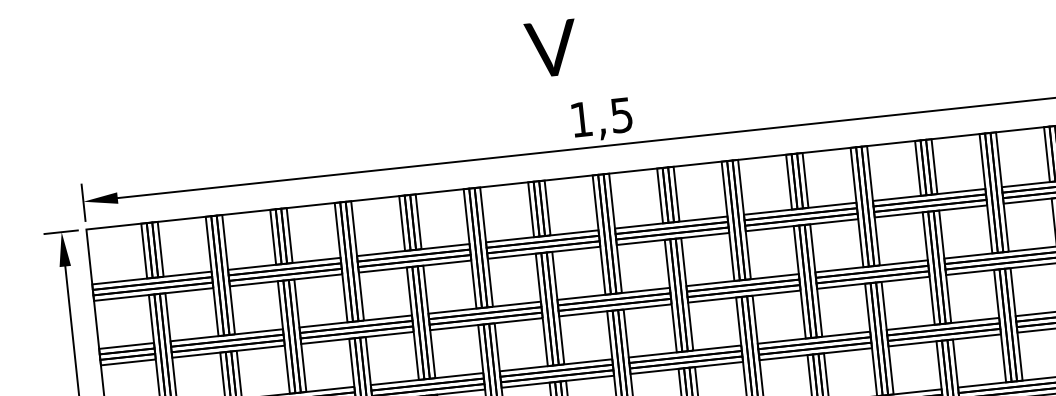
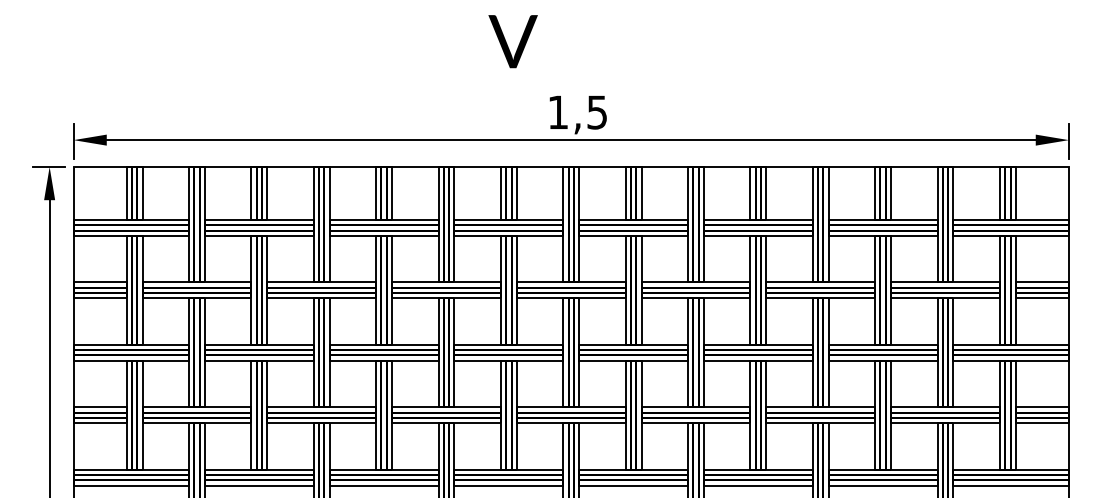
text: (551, 48) -> (512, 41), moved

